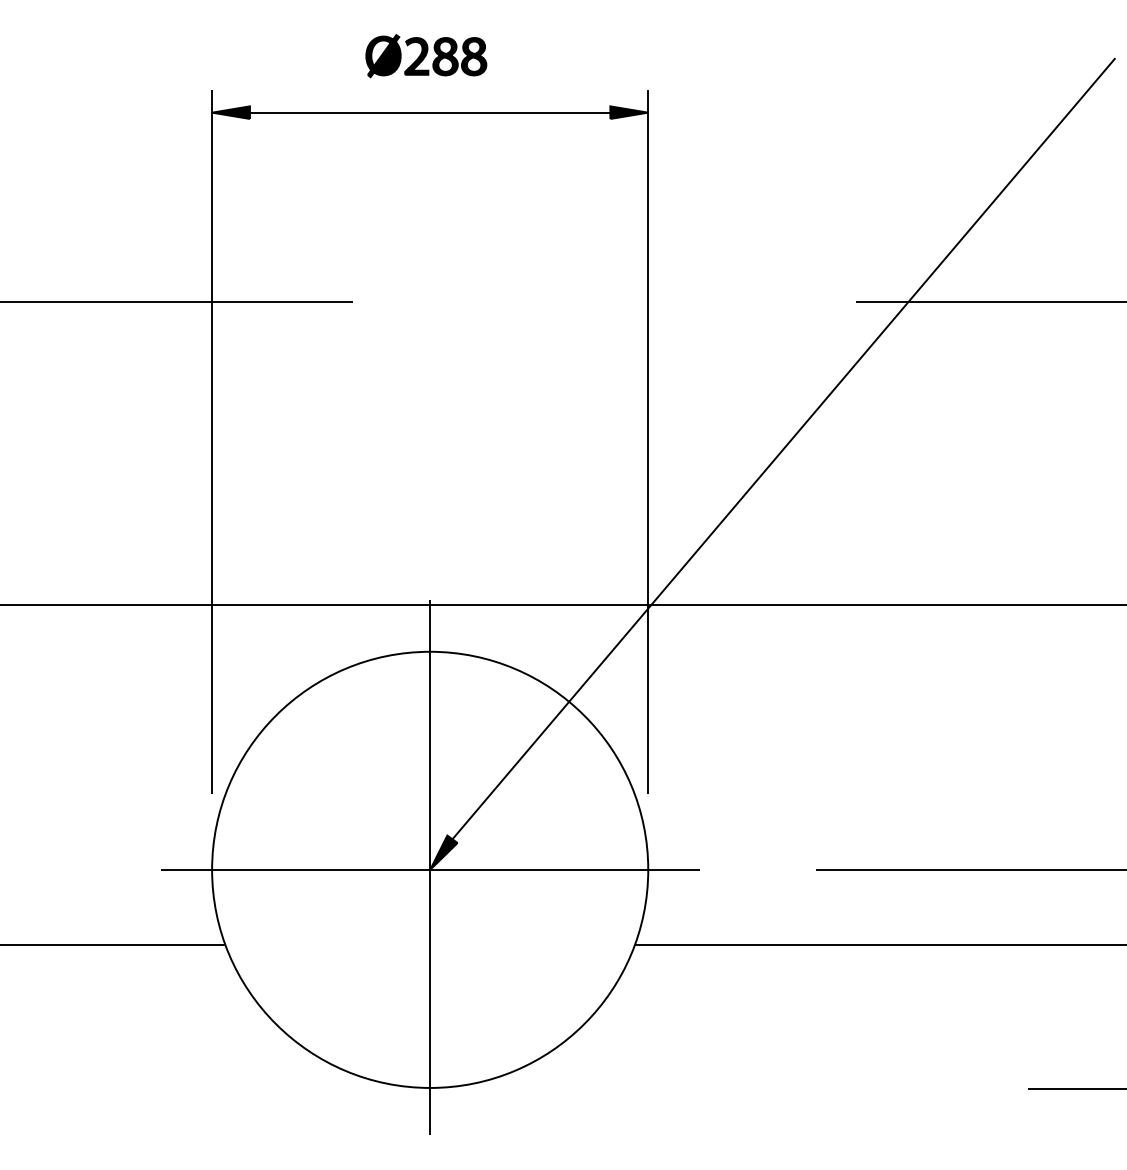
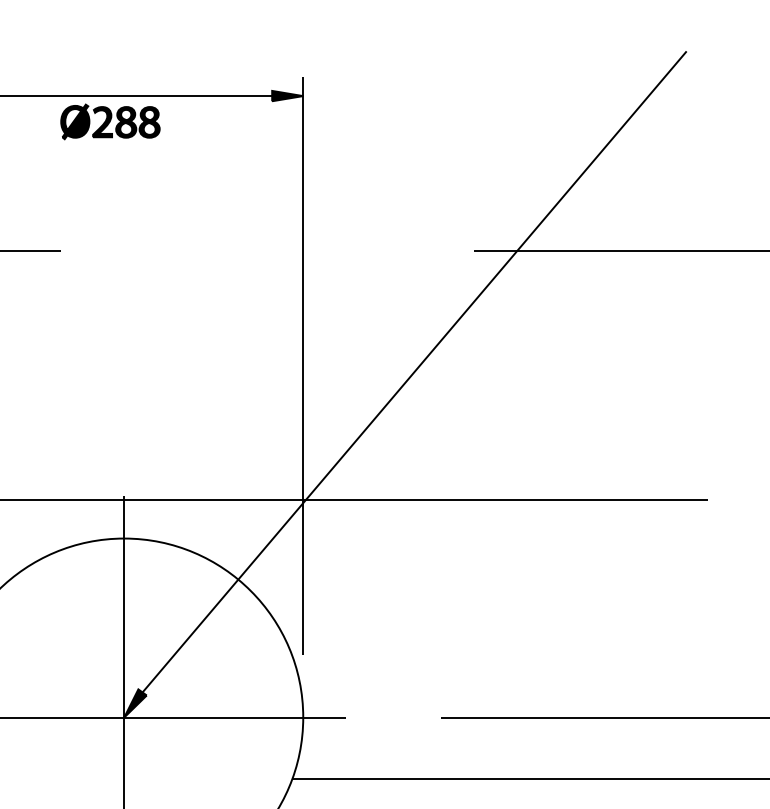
part: (426, 56) -> (110, 122), moved

